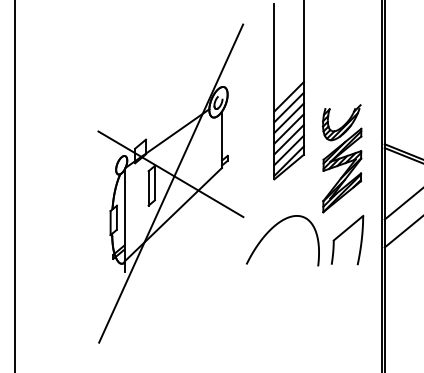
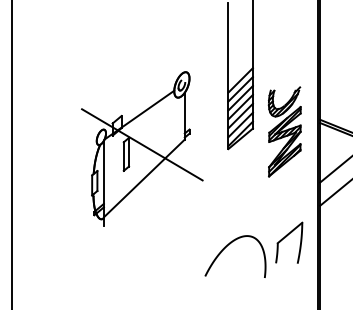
line: (171, 183) -> (142, 152), removed
curve: (272, 229) -> (226, 247), moved
part: (342, 234) -> (285, 238), moved

